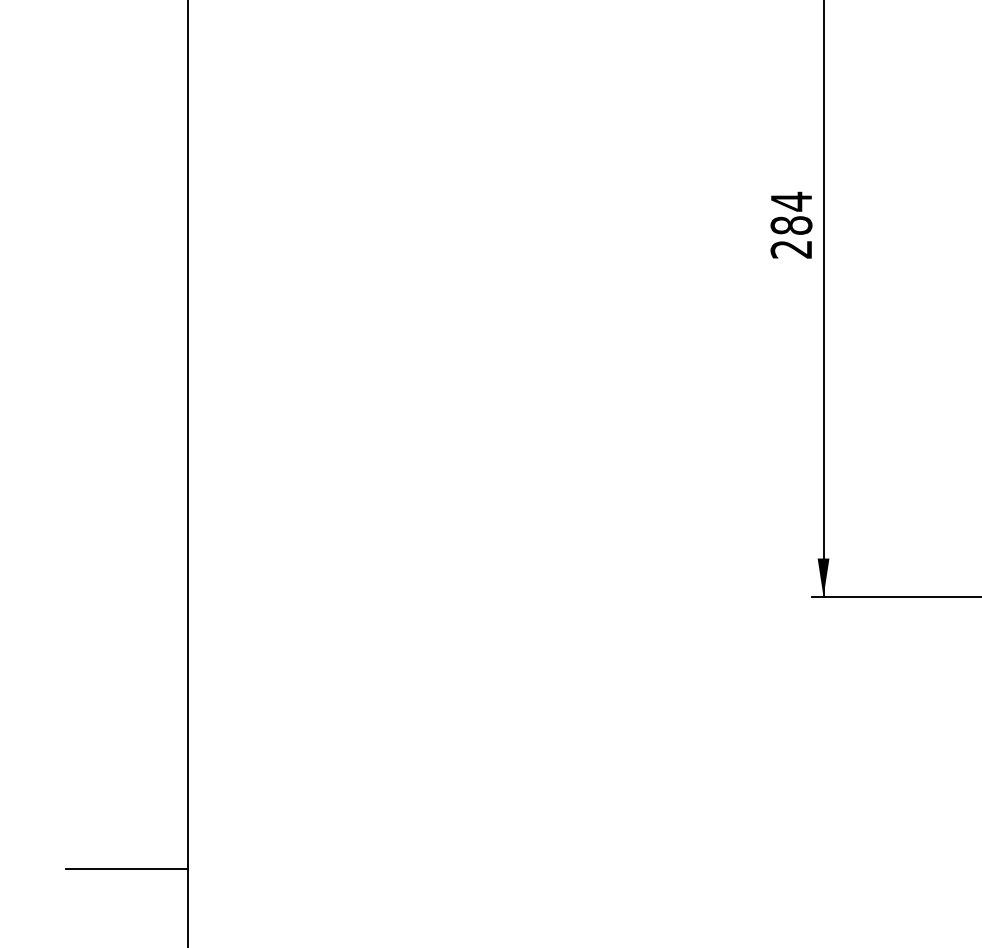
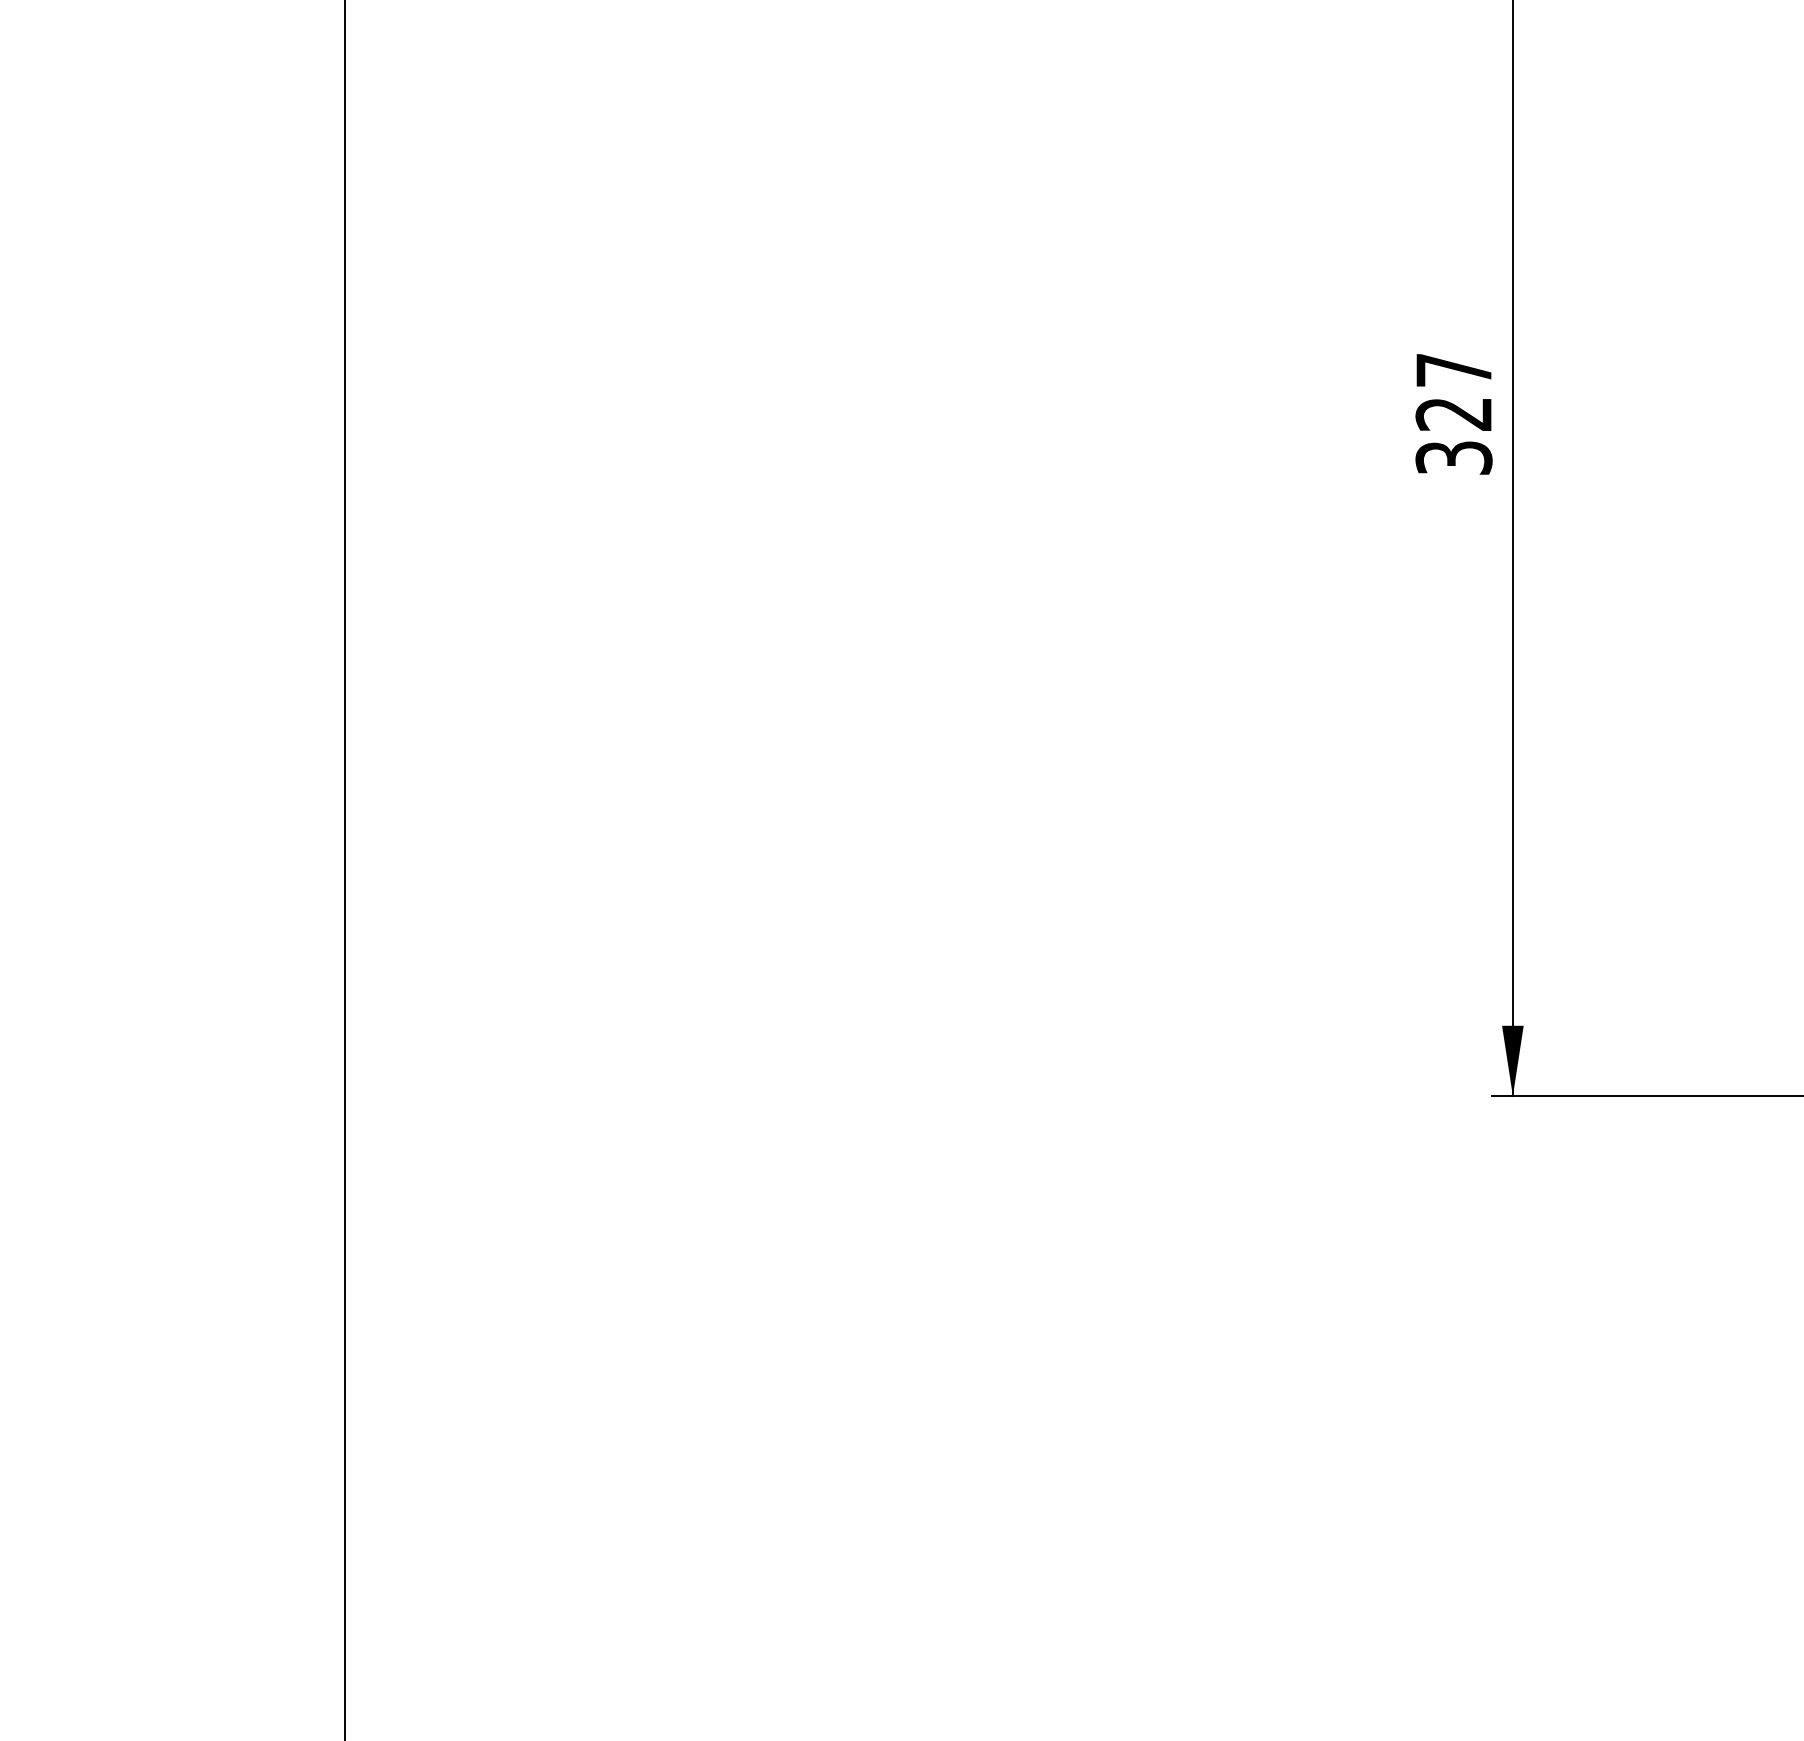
text: (791, 224) -> (1454, 412), 284 -> 327
line: (126, 869) -> (232, 1597), removed

